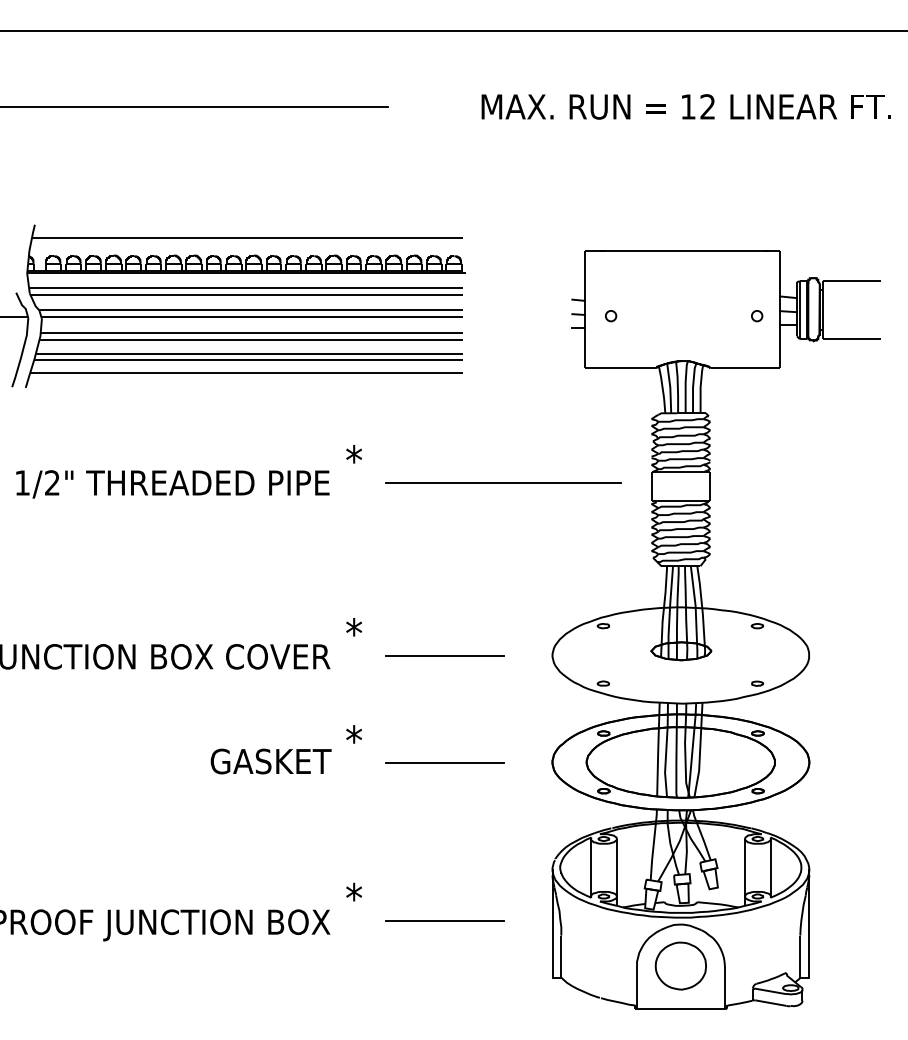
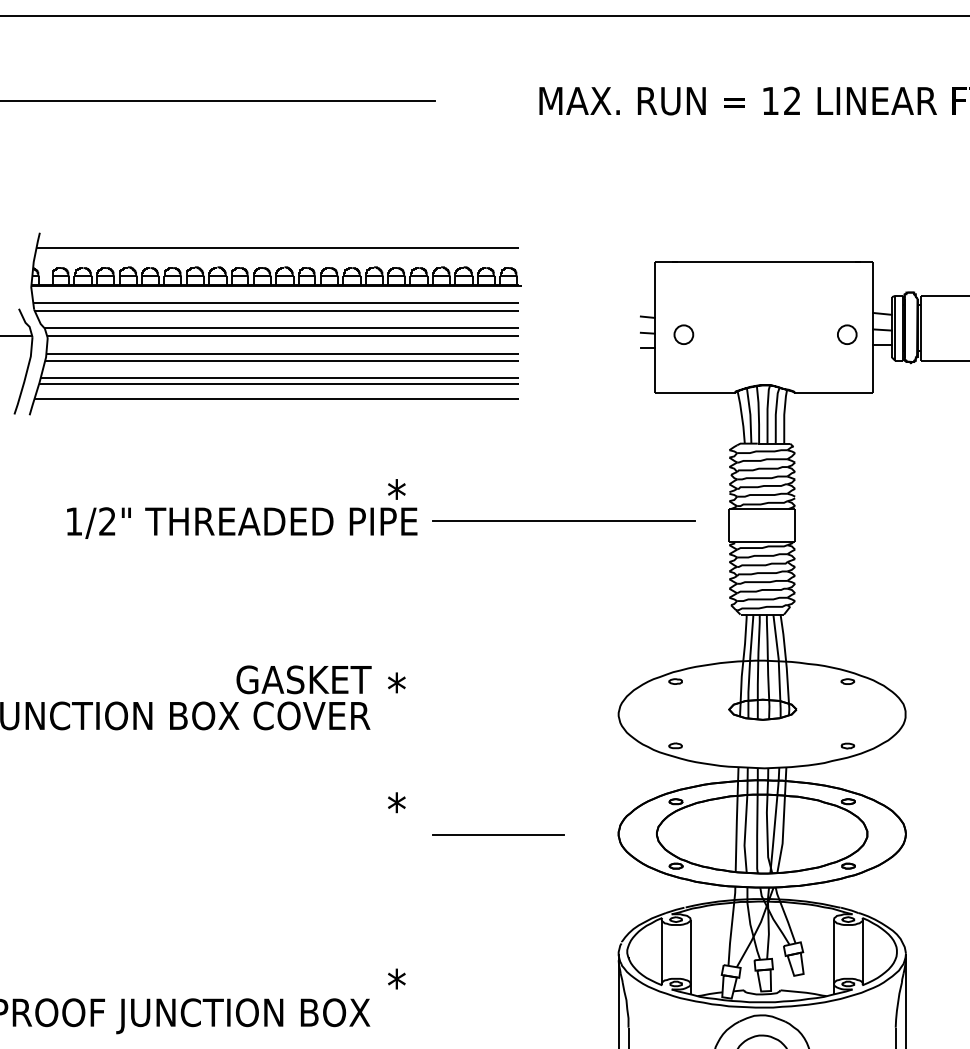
circle: (611, 316) -> (684, 335), size x1.6
circle: (757, 316) -> (847, 335), size x1.6
text: (172, 484) -> (241, 523), moved
line: (444, 655) -> (497, 714), removed
text: (270, 761) -> (303, 679), moved
line: (444, 920) -> (497, 1010), removed

